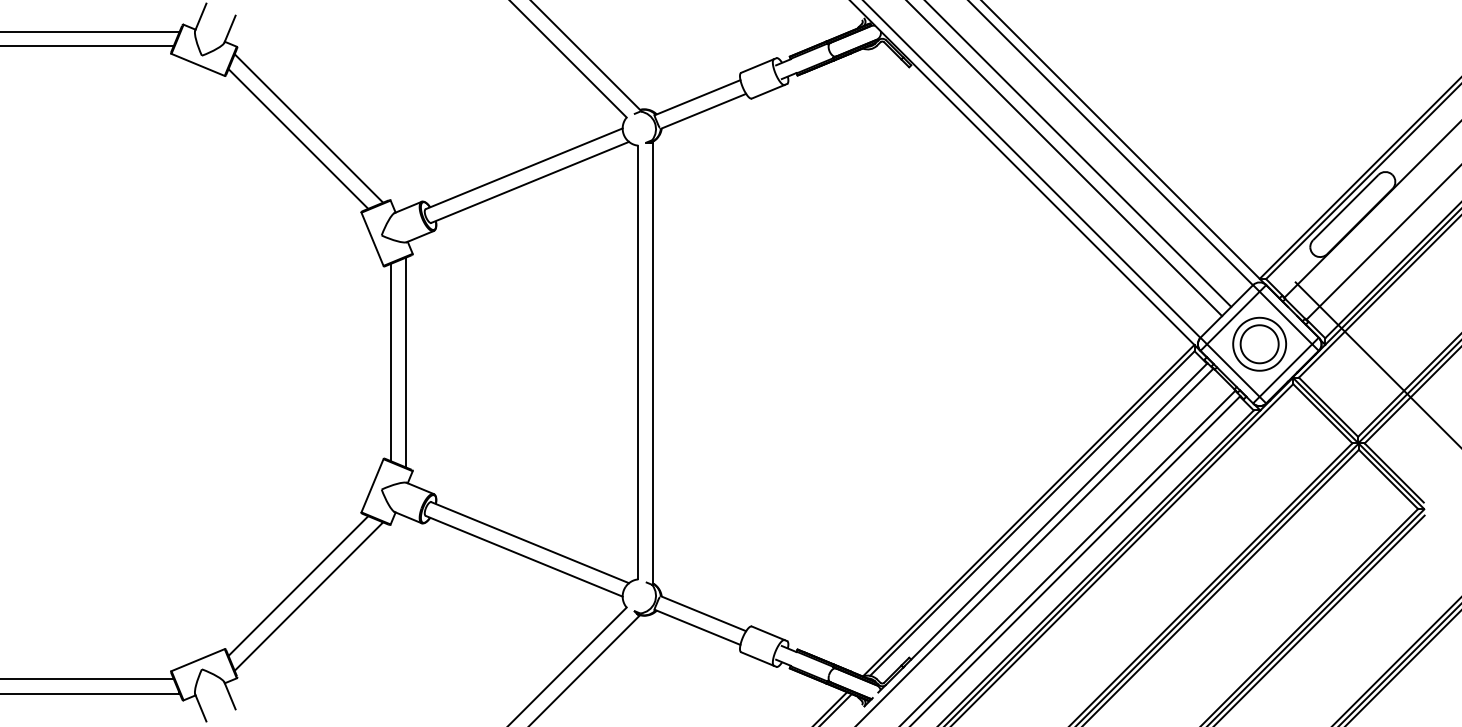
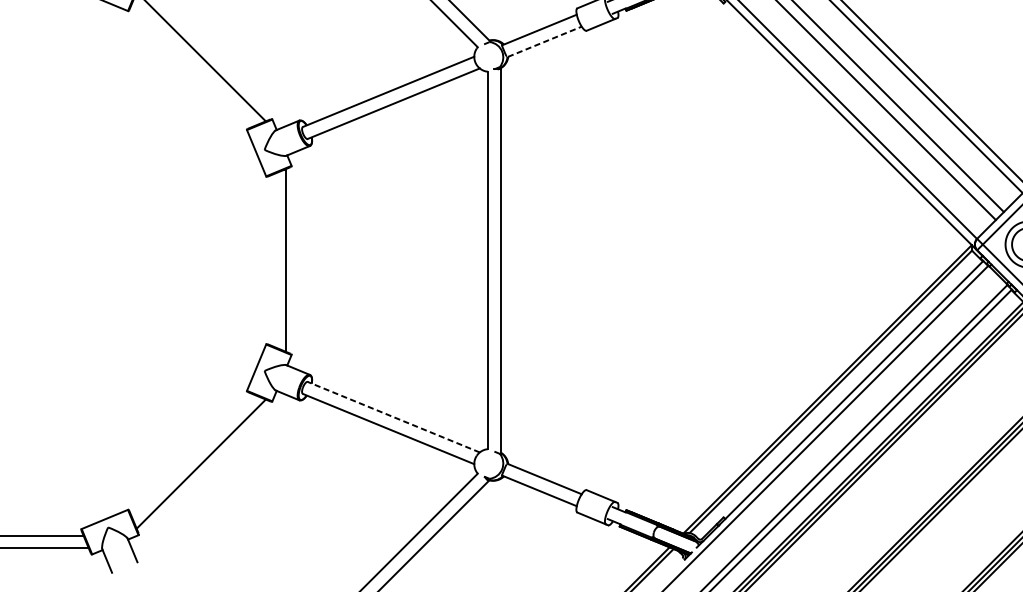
line: (703, 111) -> (544, 42), solid -> dashed
line: (298, 138) -> (192, 65), removed
line: (391, 362) -> (273, 260), removed
line: (530, 542) -> (394, 417), solid -> dashed
line: (298, 585) -> (192, 454), removed

